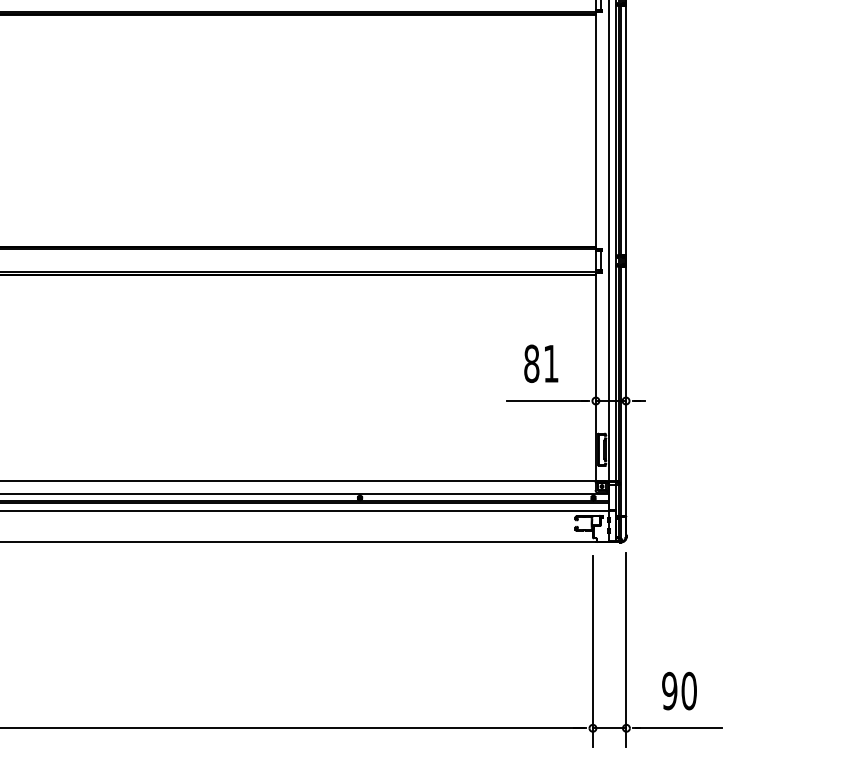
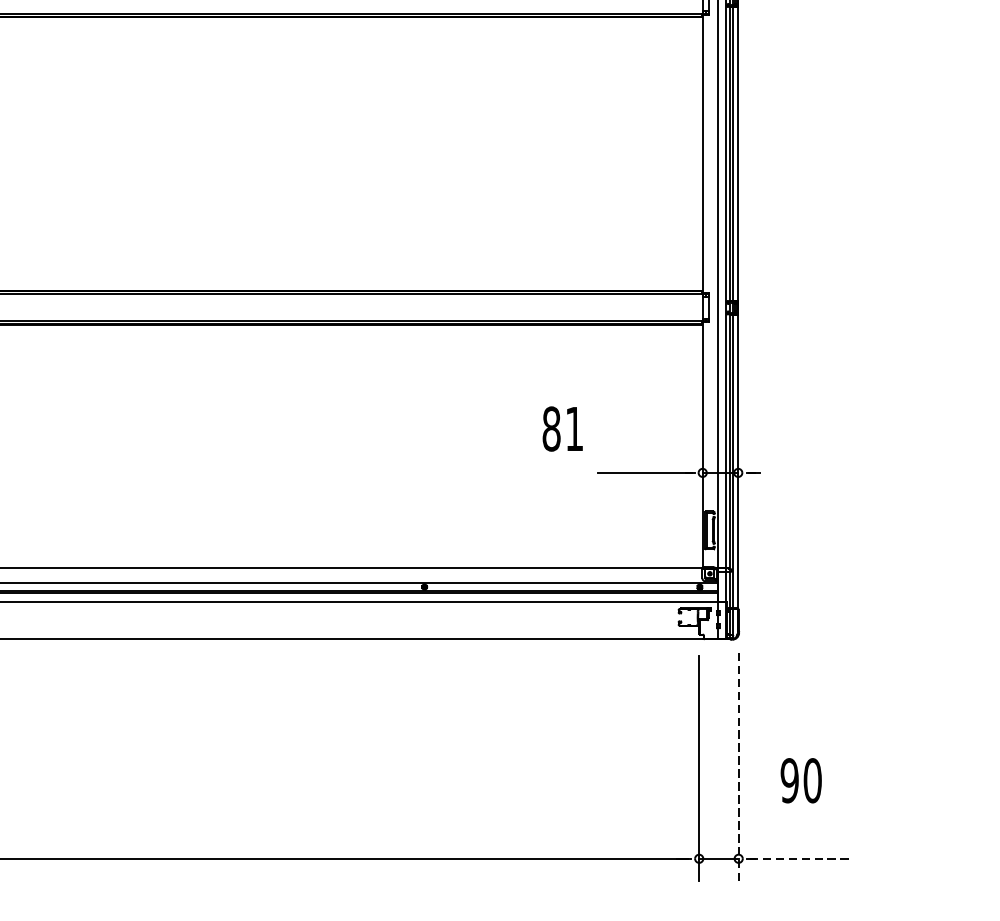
text: (541, 363) -> (563, 428), moved
line: (626, 650) -> (738, 767), solid -> dashed
text: (679, 690) -> (801, 780), moved
line: (679, 728) -> (801, 859), solid -> dashed

